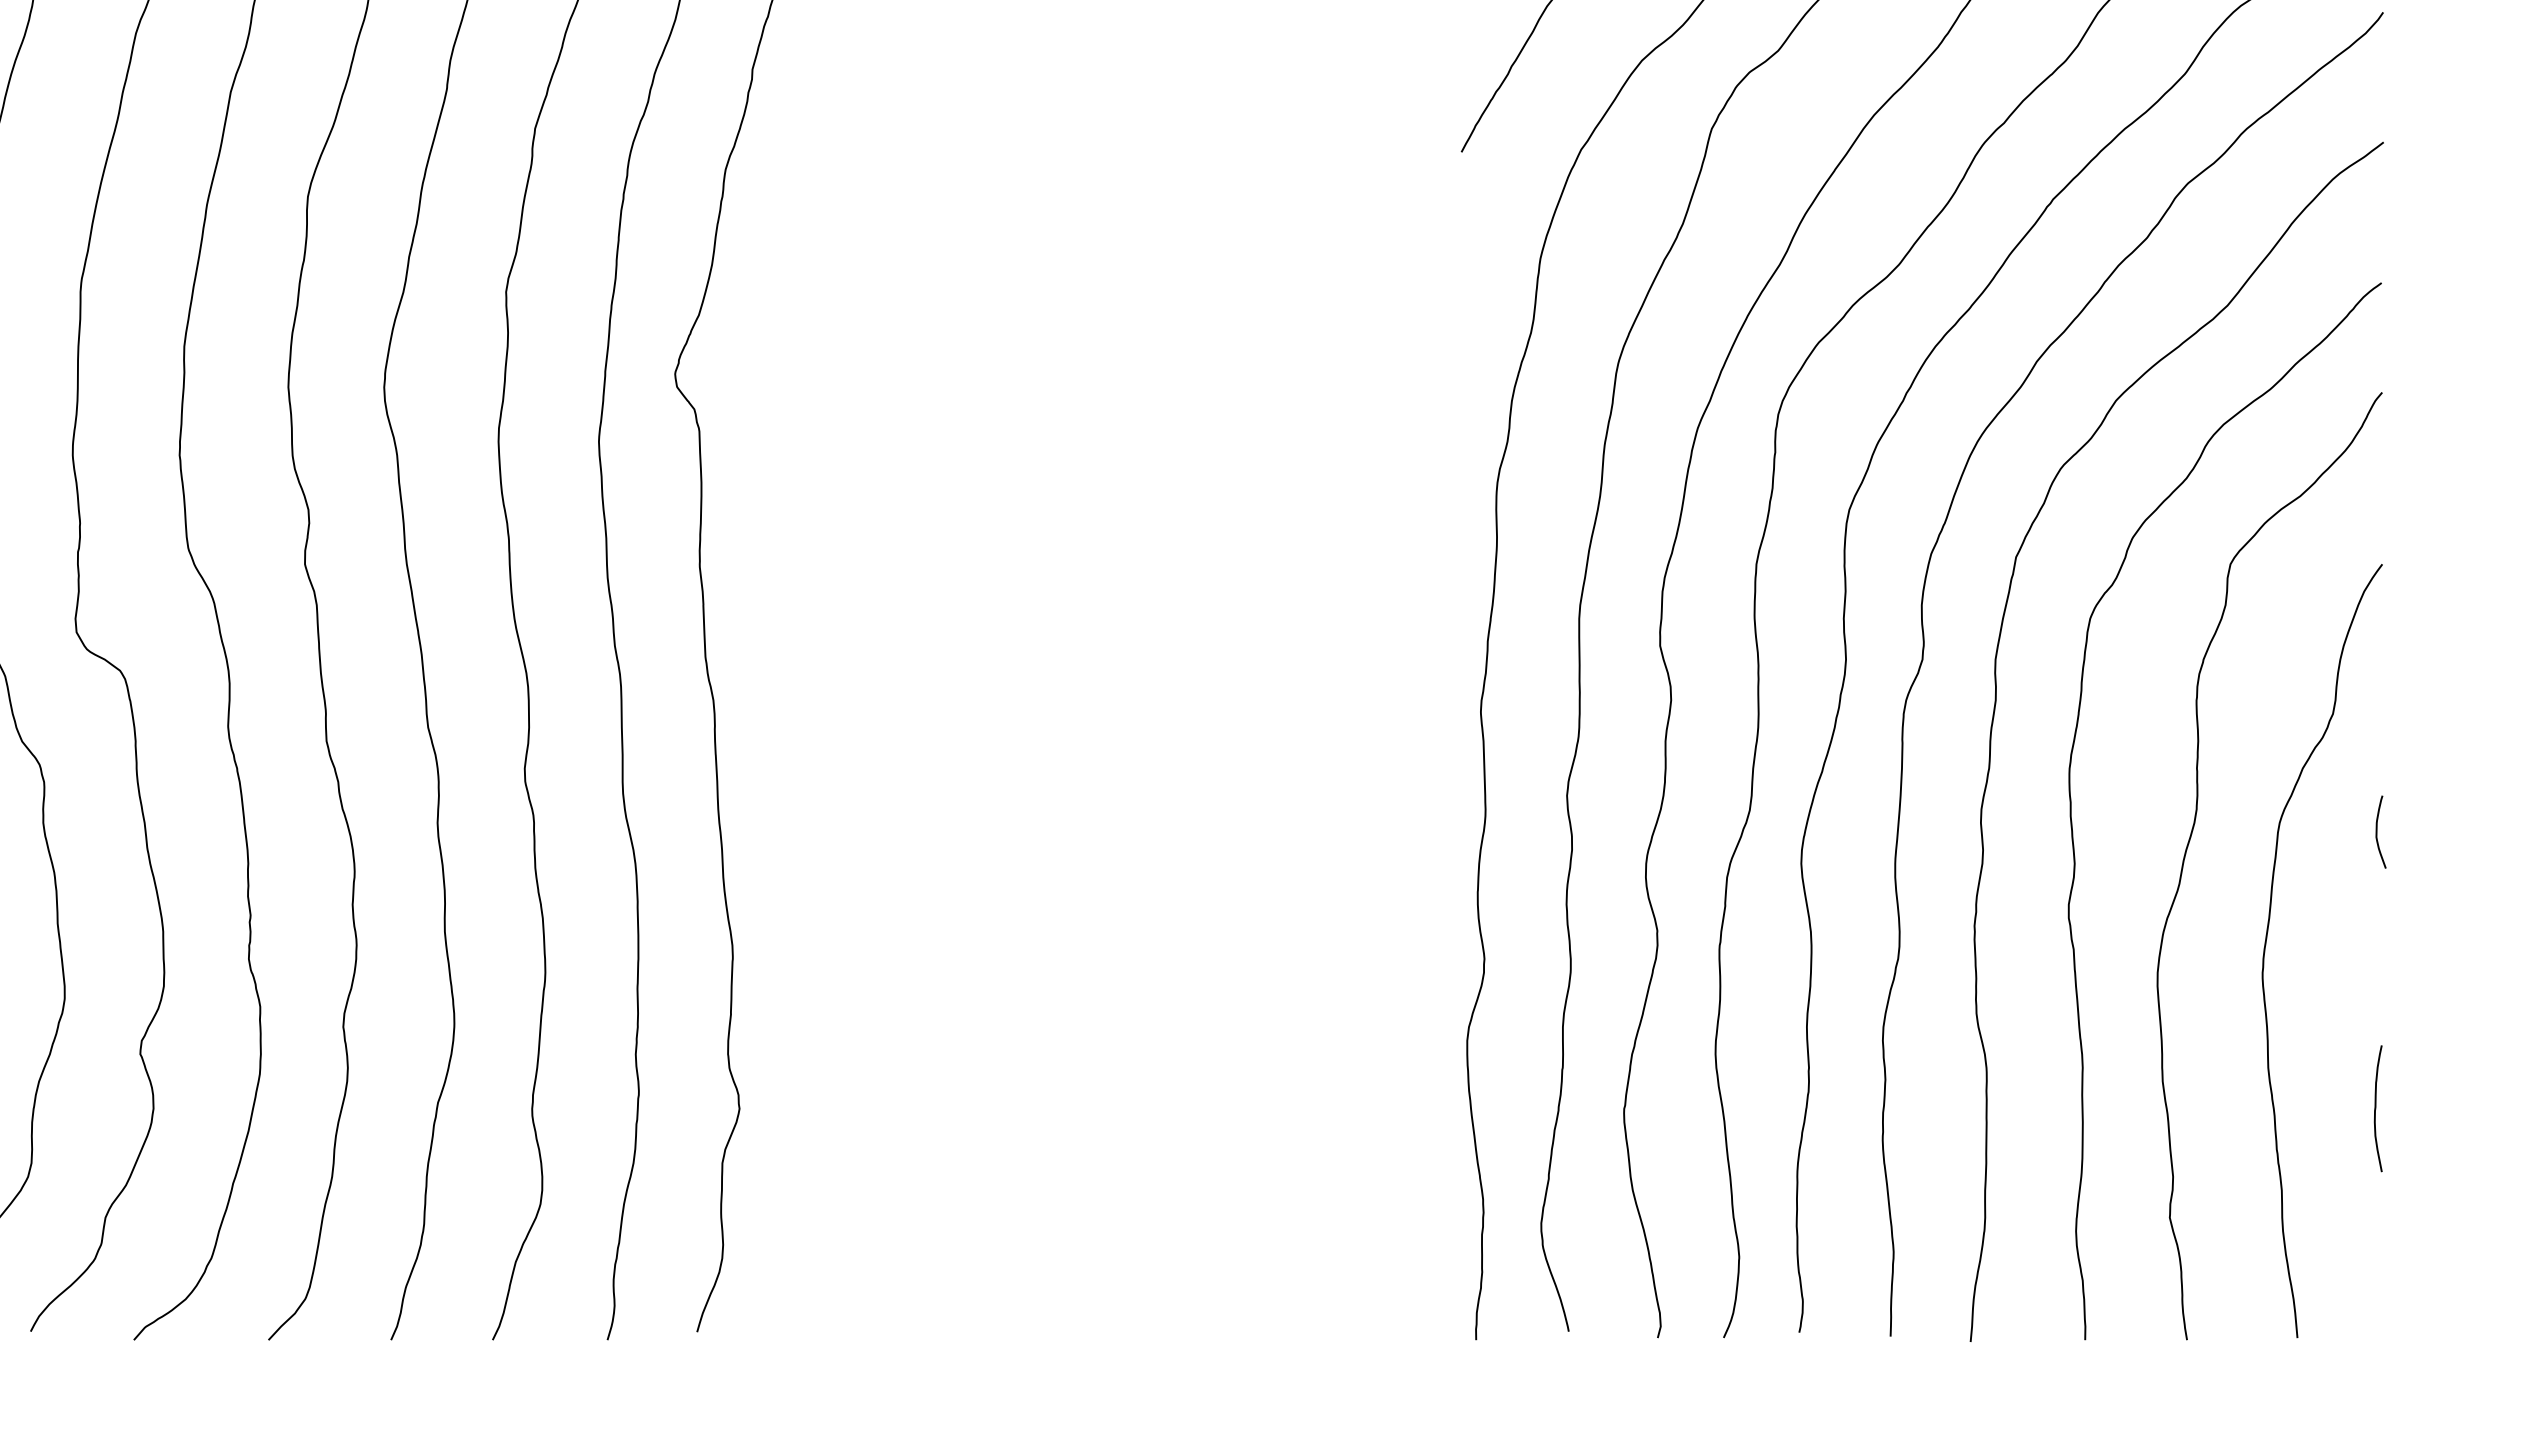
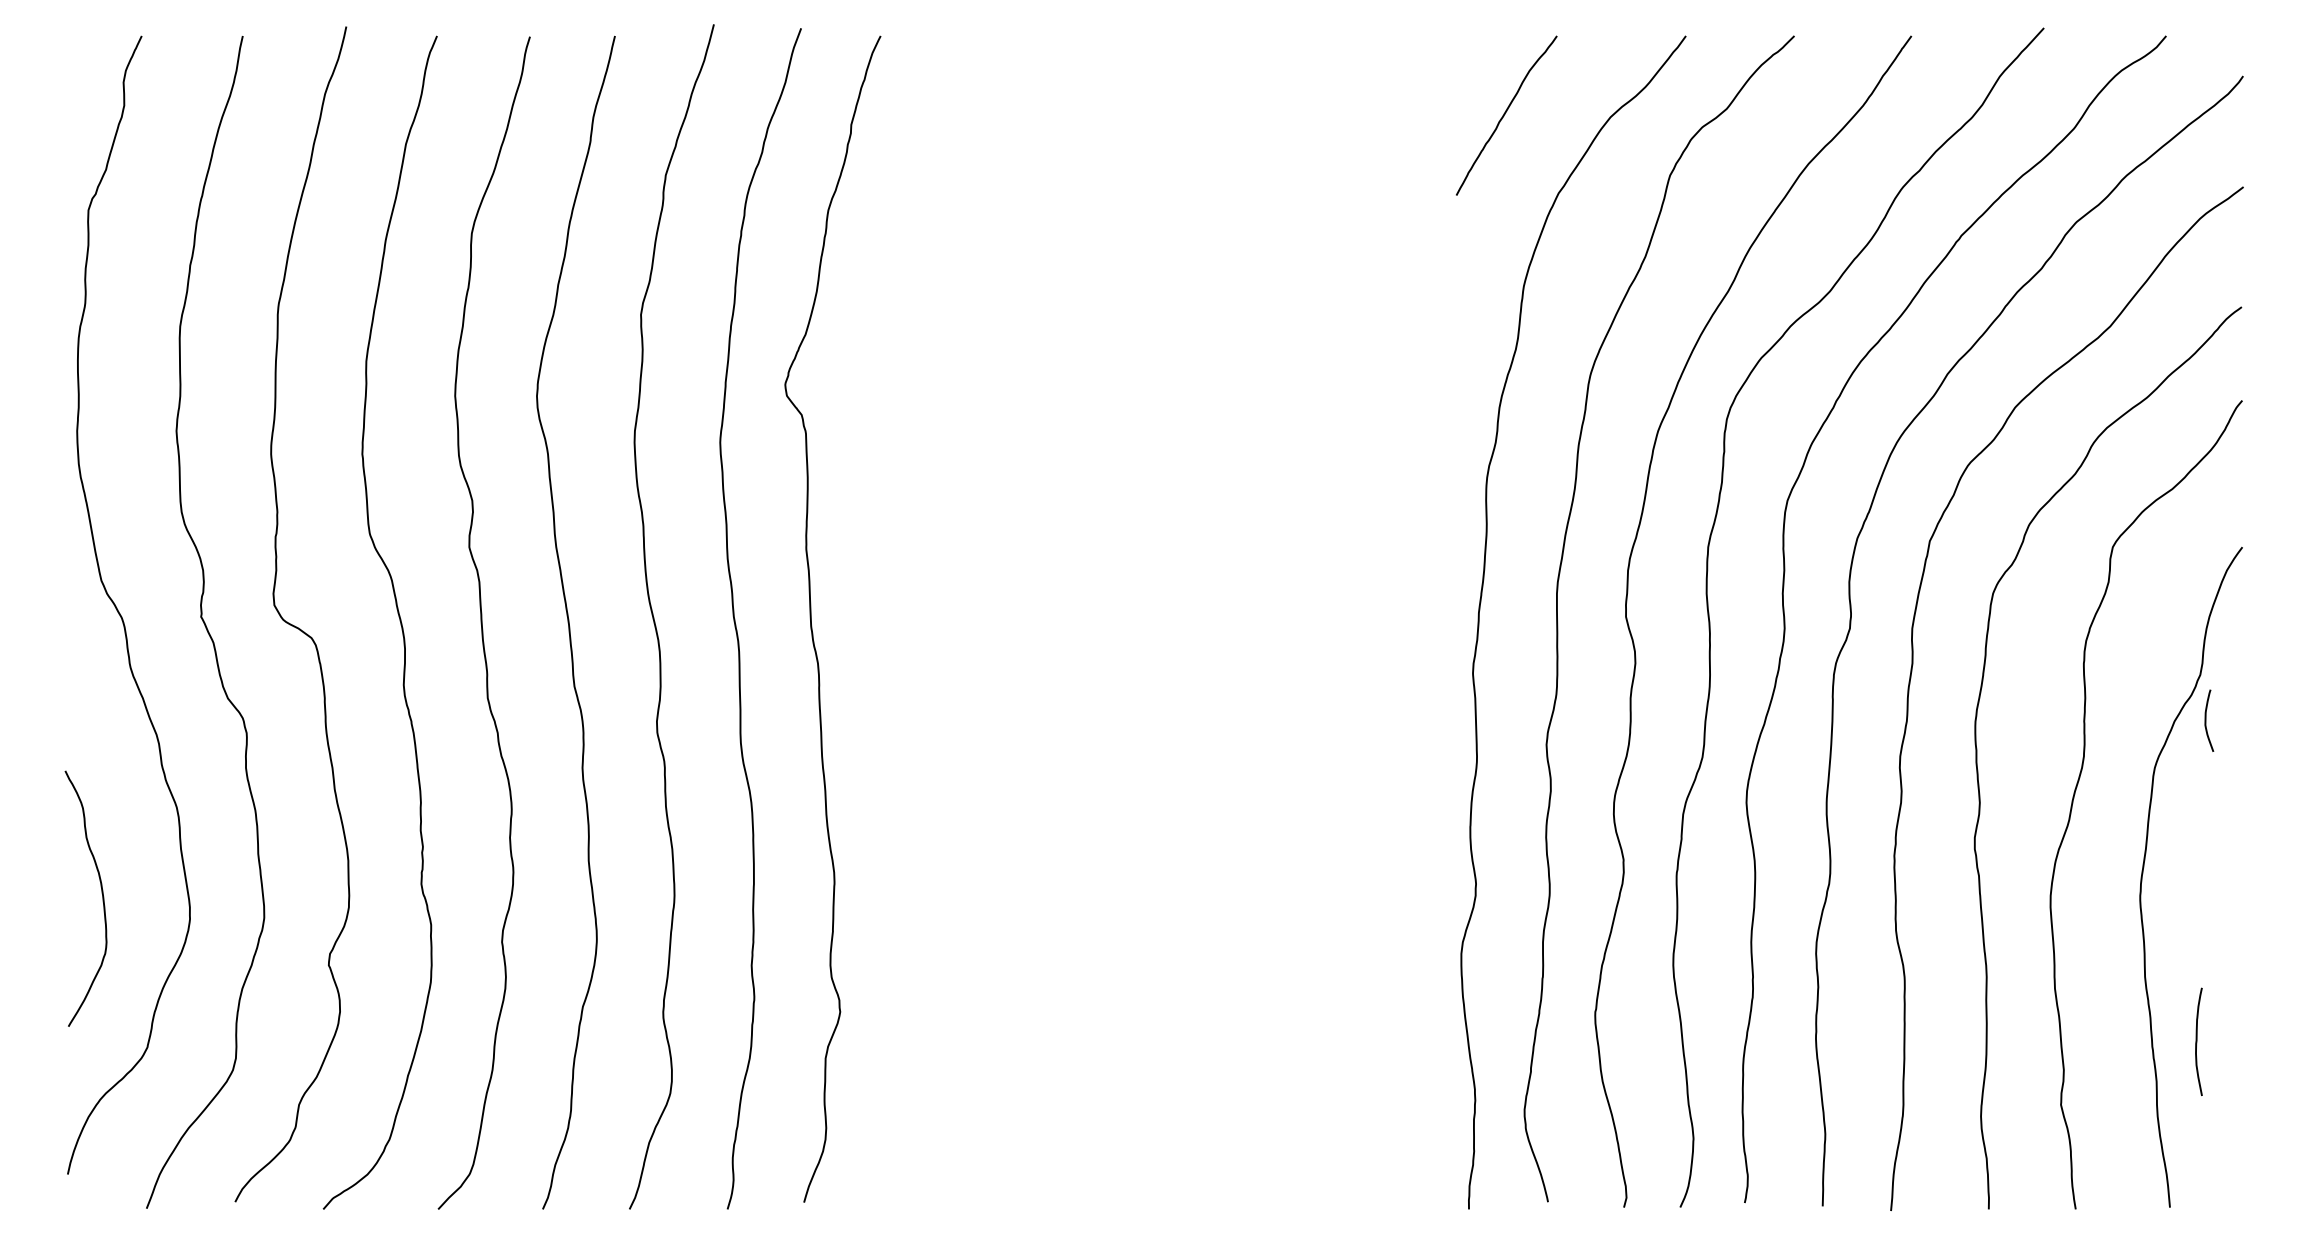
curve: (2377, 831) -> (2206, 720), moved
curve: (2376, 1108) -> (2197, 1041), moved

